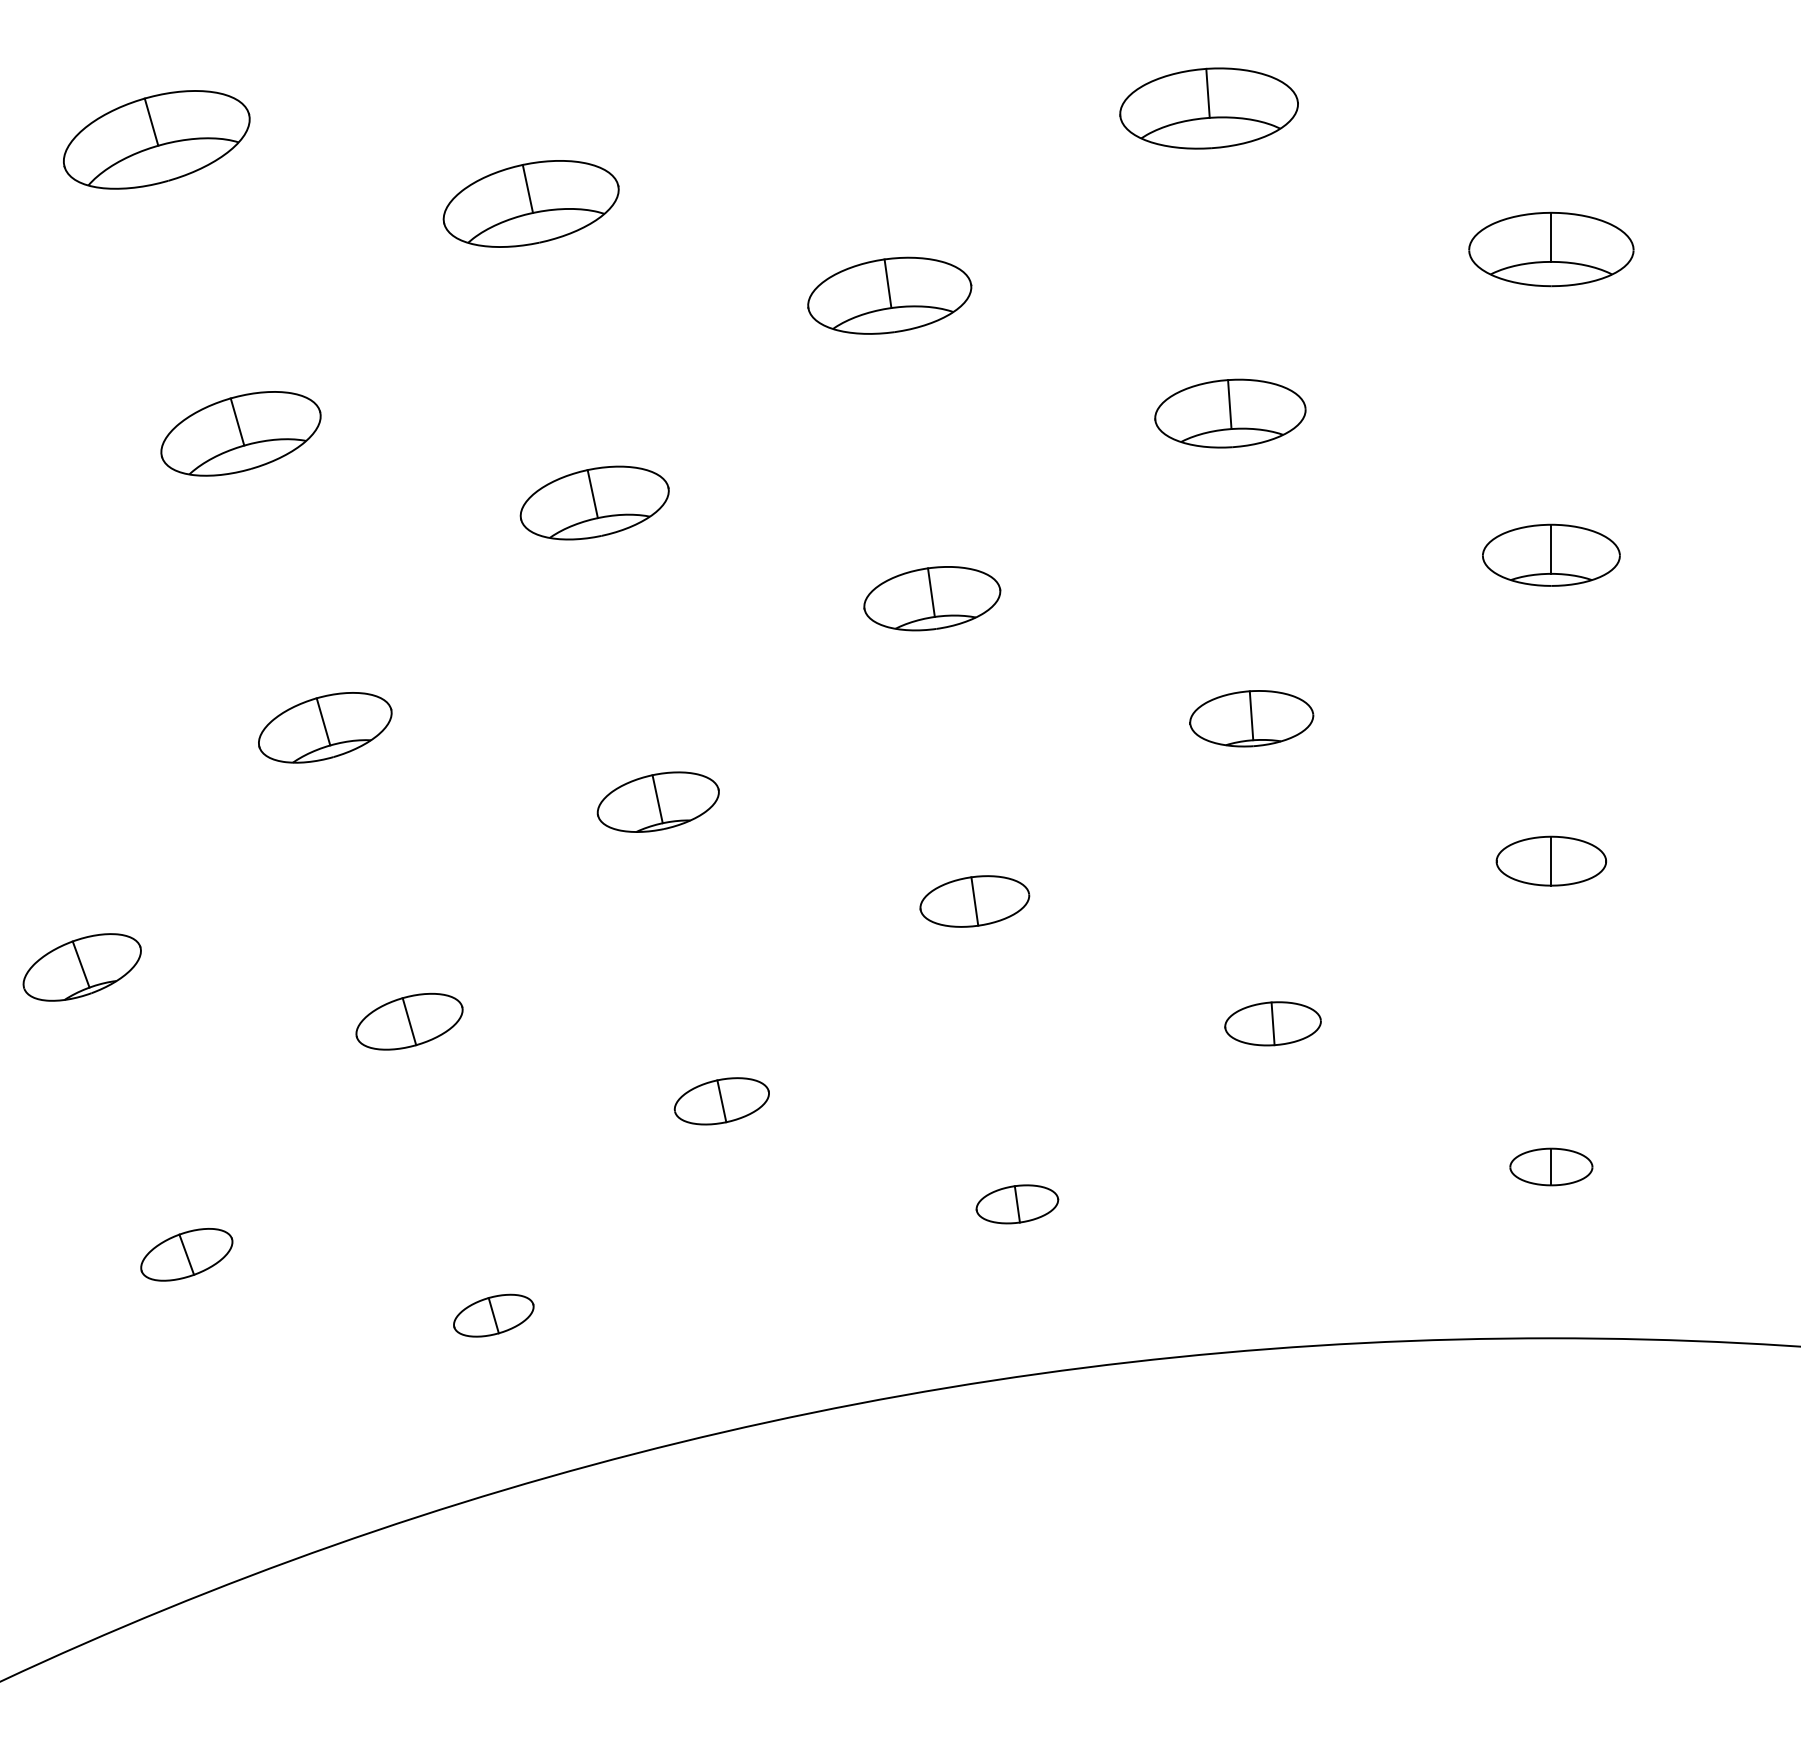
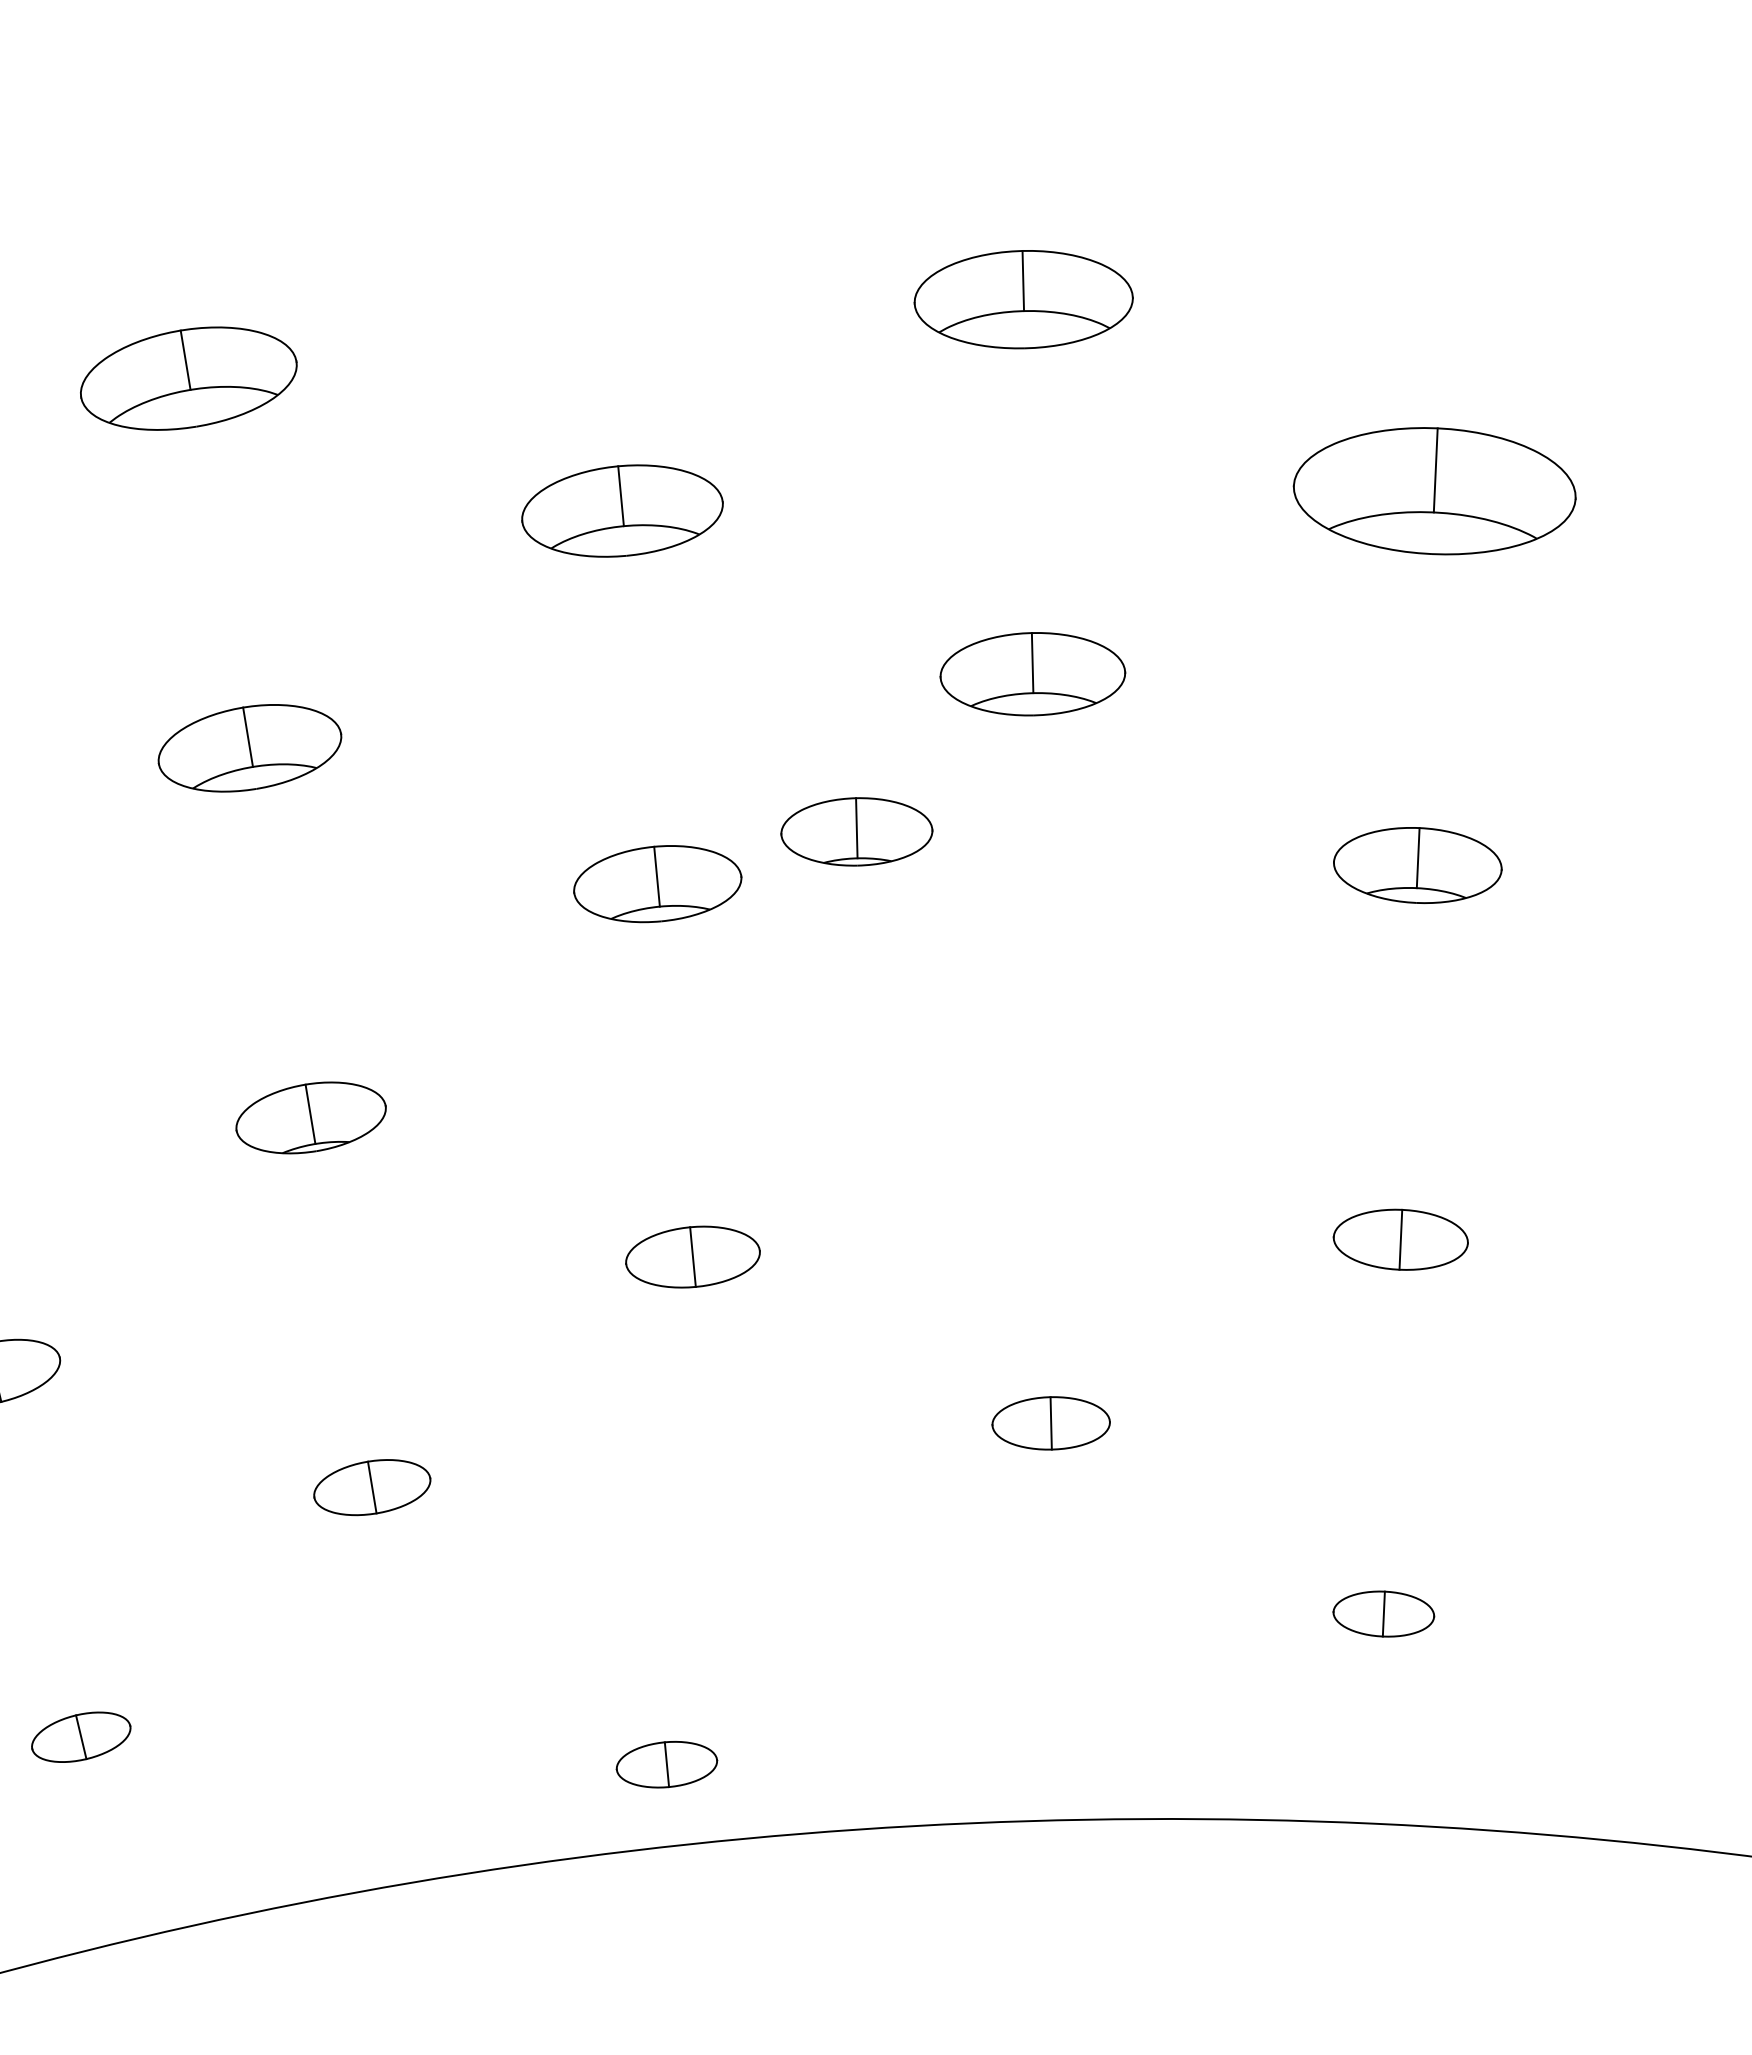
part: (1551, 249) -> (1434, 491), size x1.4
part: (1251, 718) -> (856, 831), moved
part: (1017, 1204) -> (667, 1764), moved

